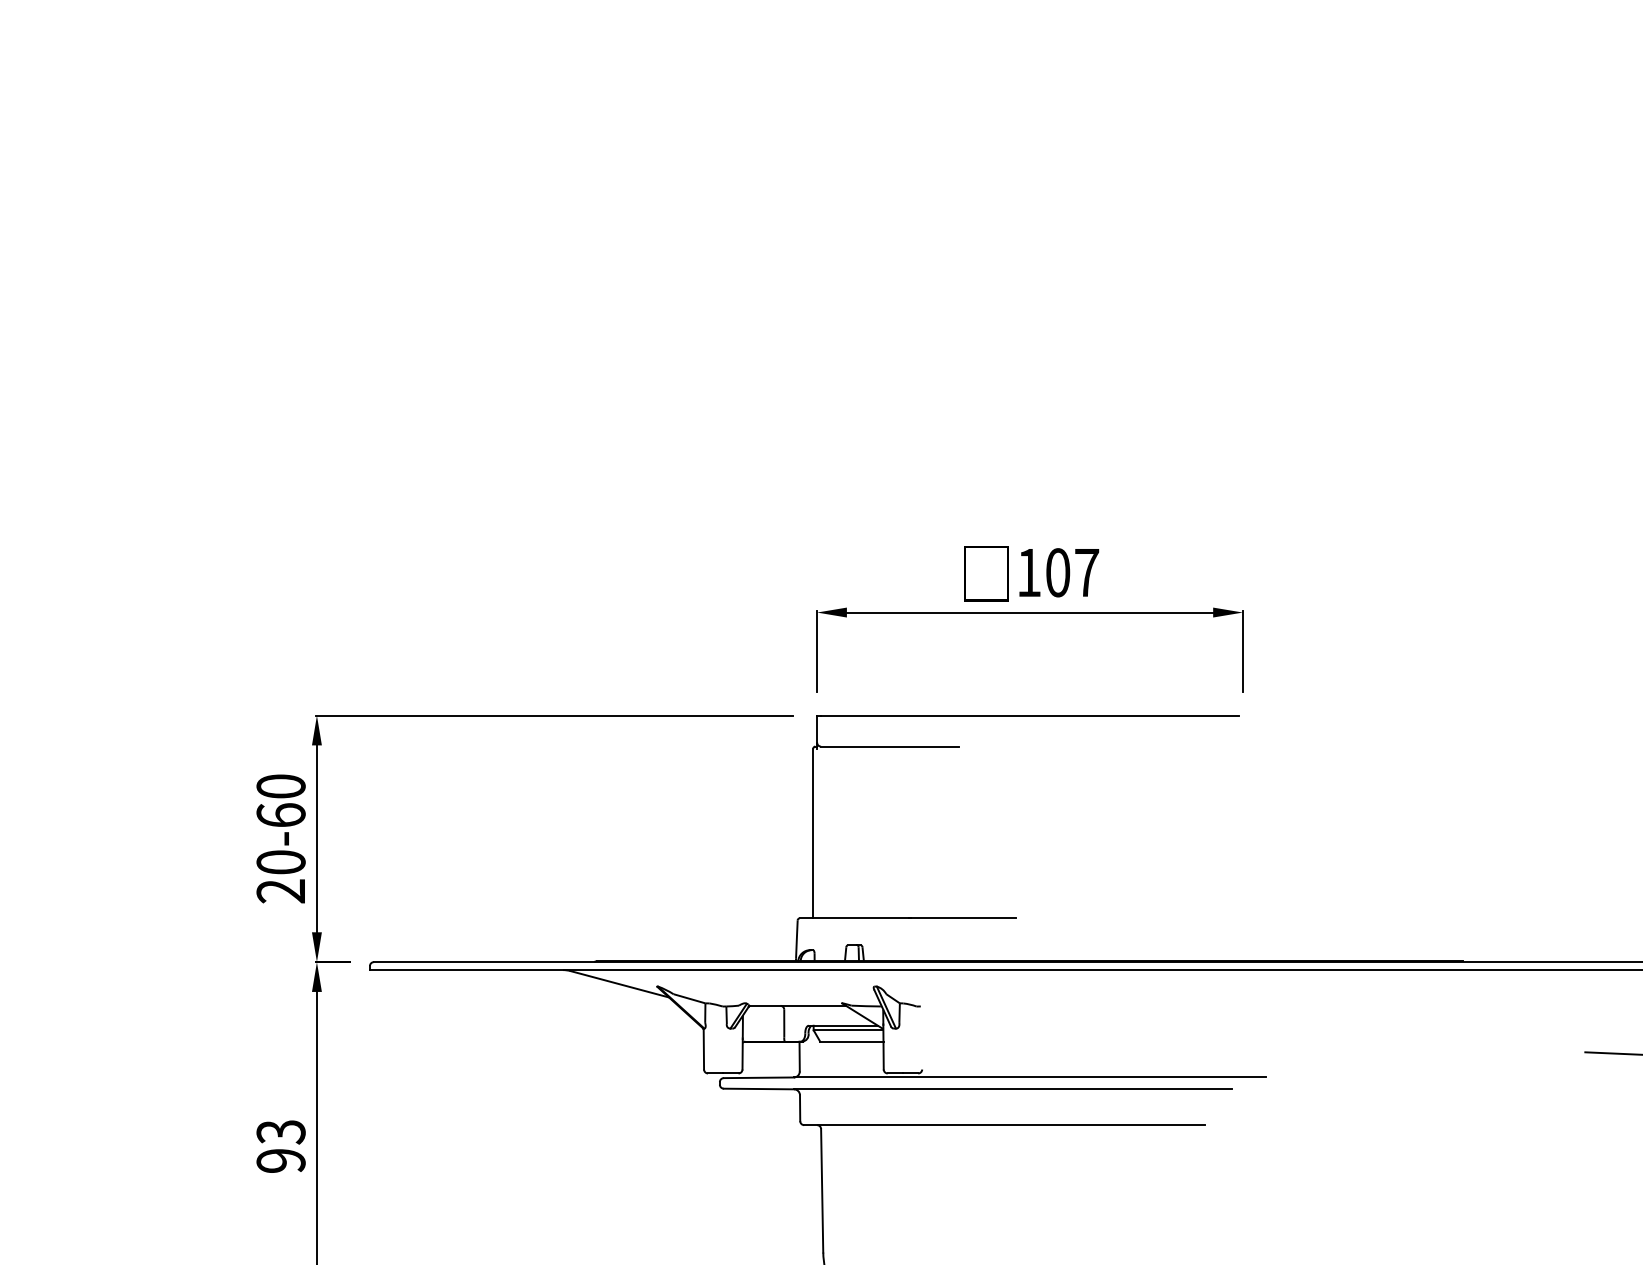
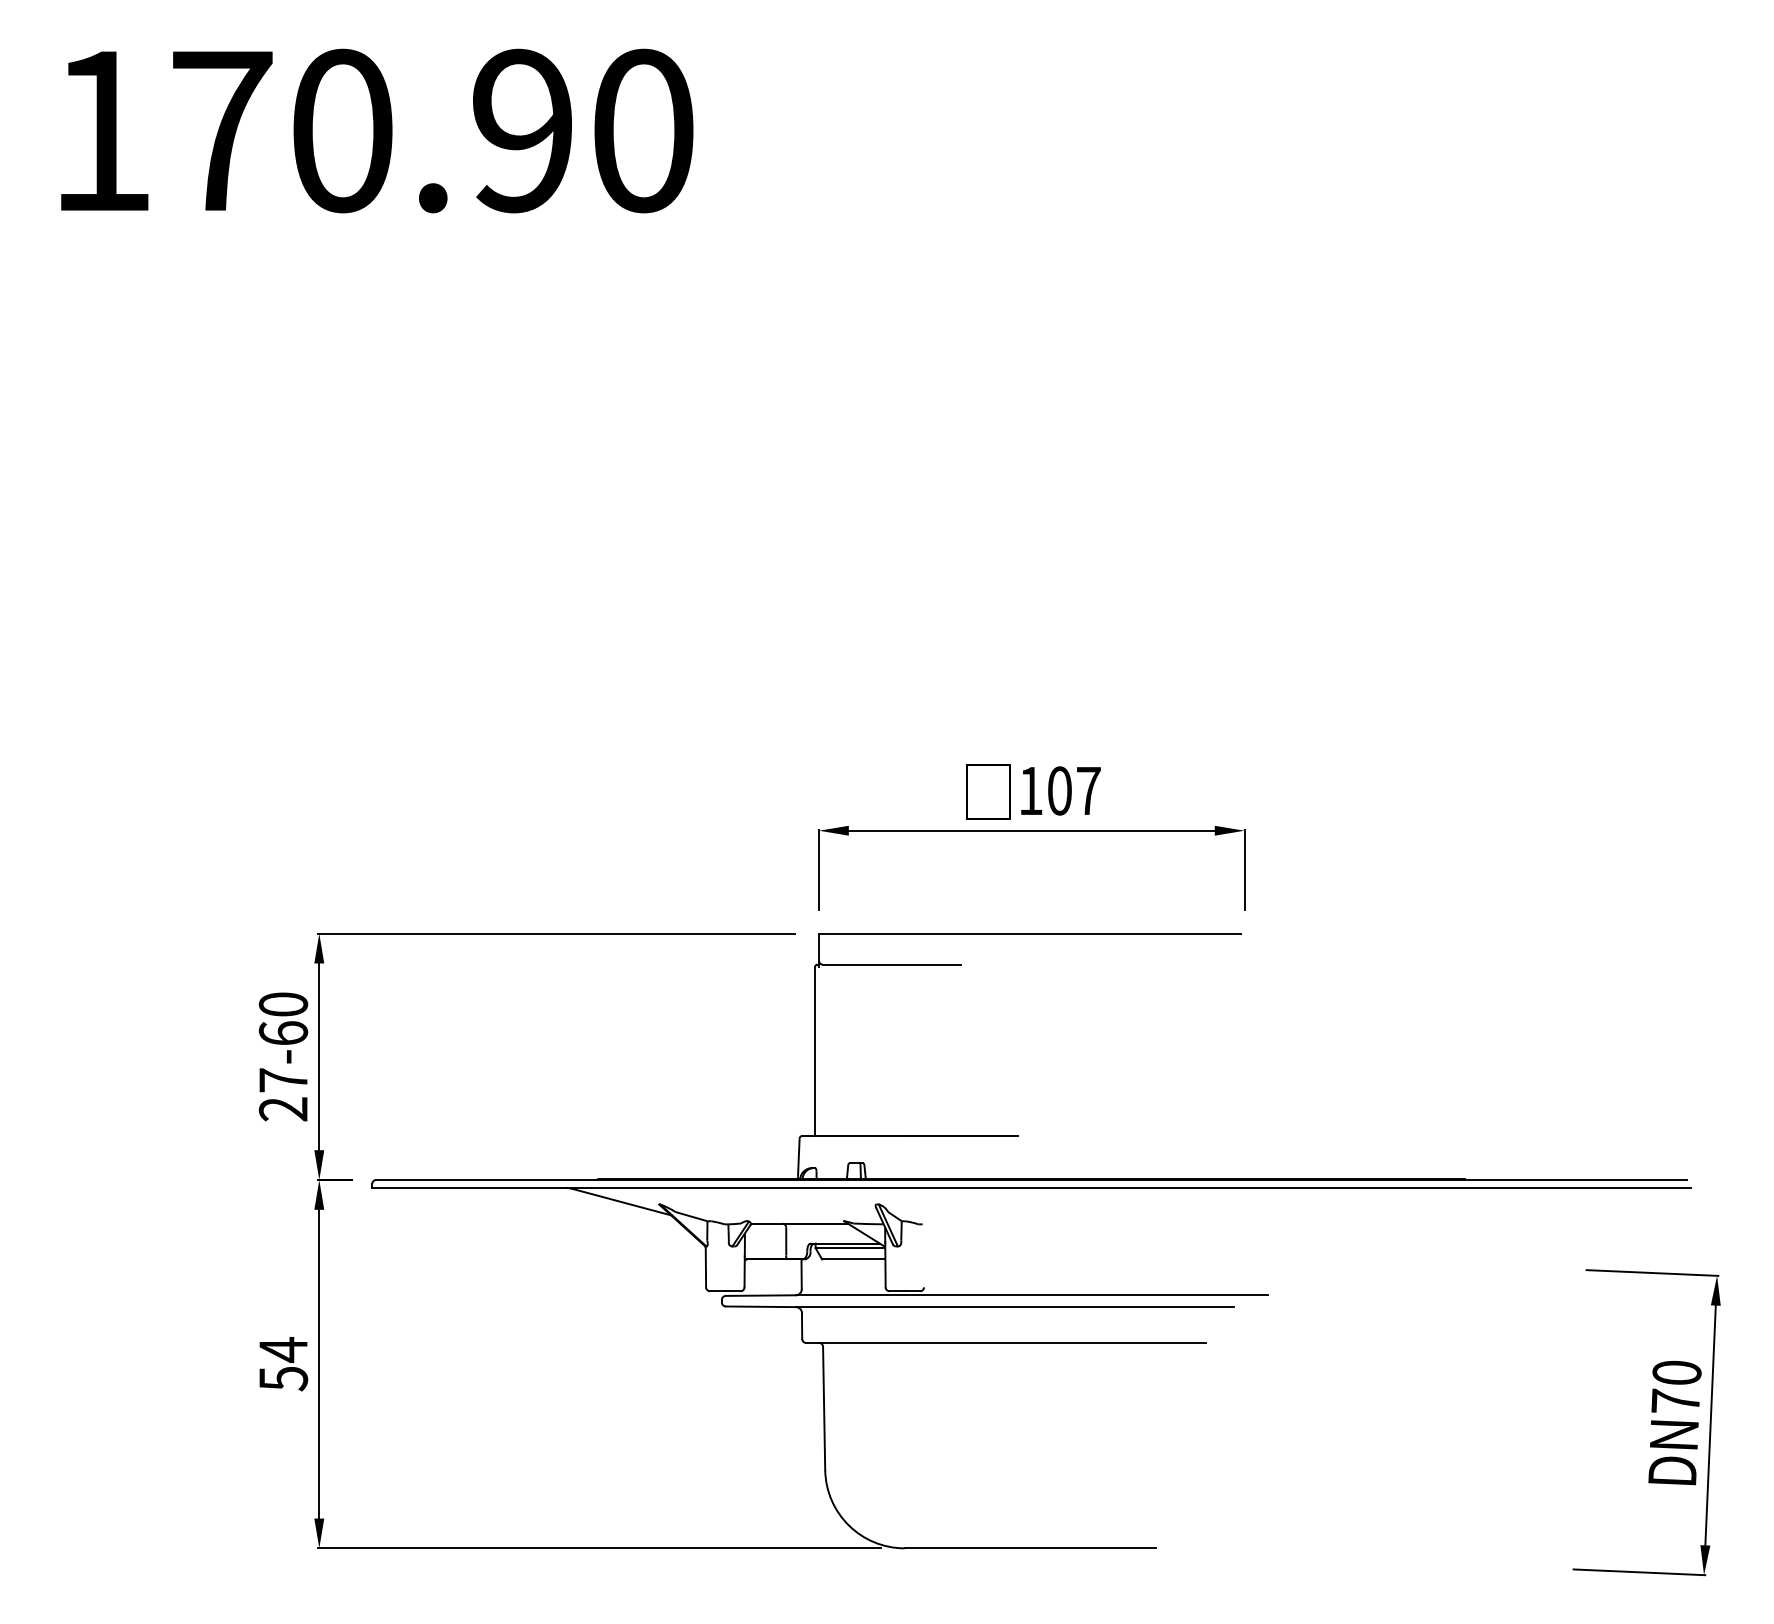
text: (281, 862) -> (283, 1080), 20-60 -> 27-60
text: (281, 1146) -> (283, 1364), 93 -> 54

